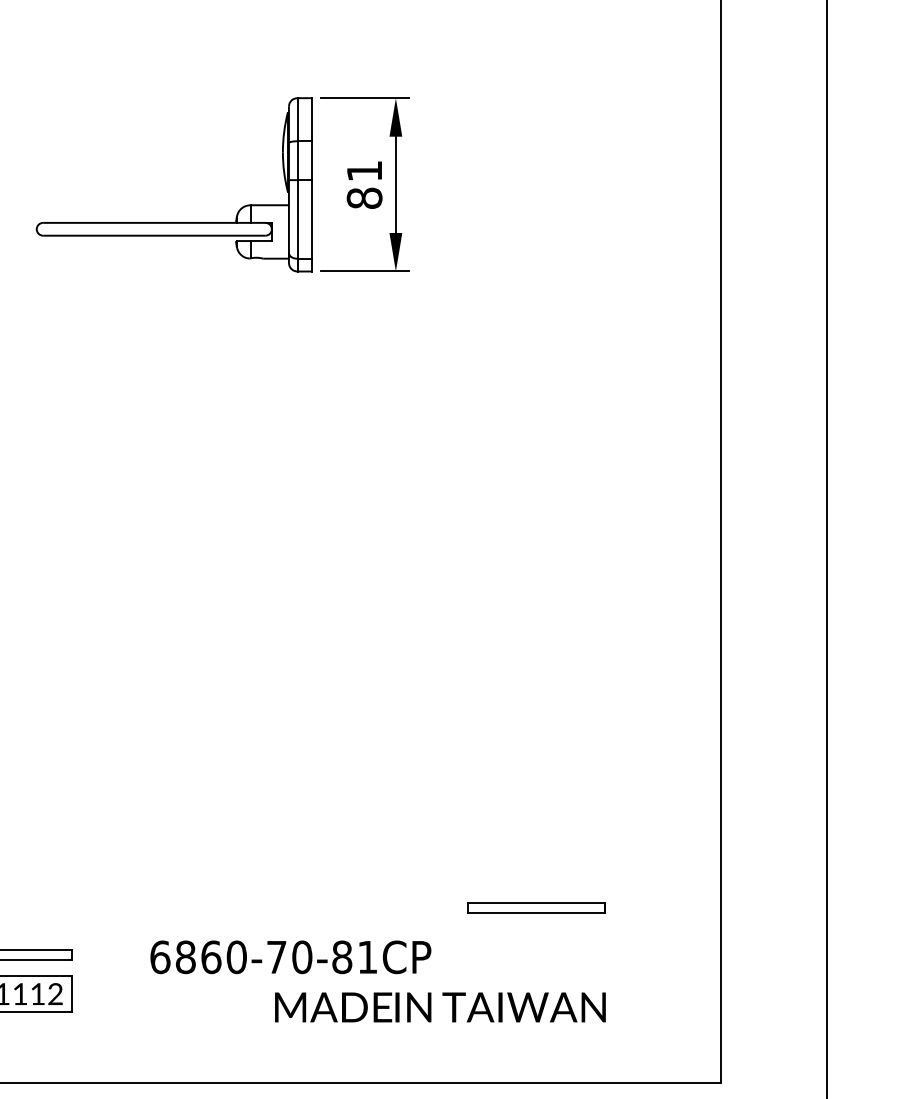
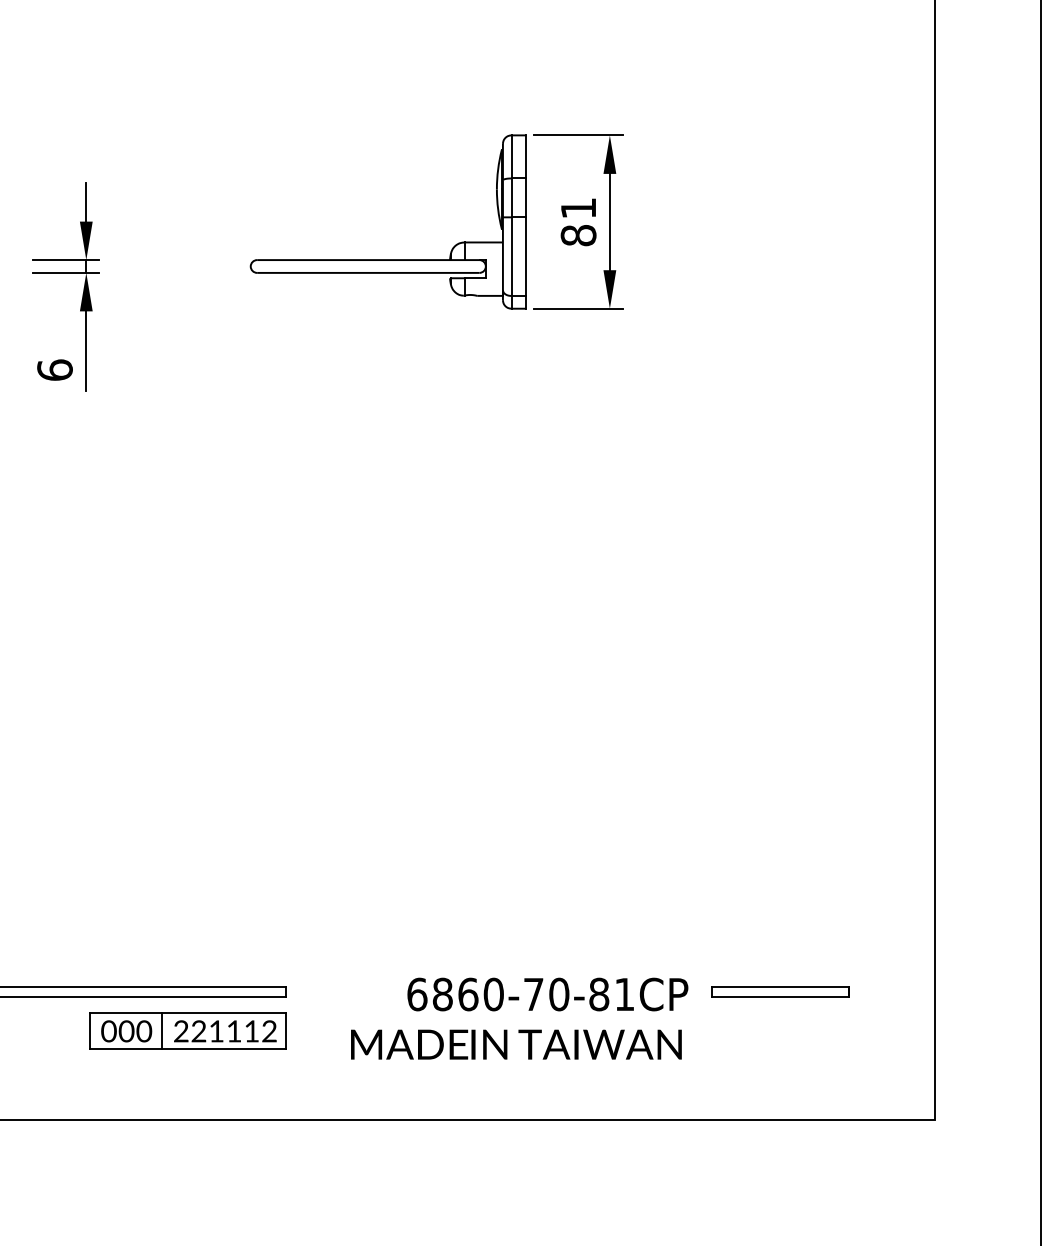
part: (536, 907) -> (780, 991), moved
text: (290, 957) -> (547, 994), moved
text: (440, 1007) -> (516, 1044), moved

